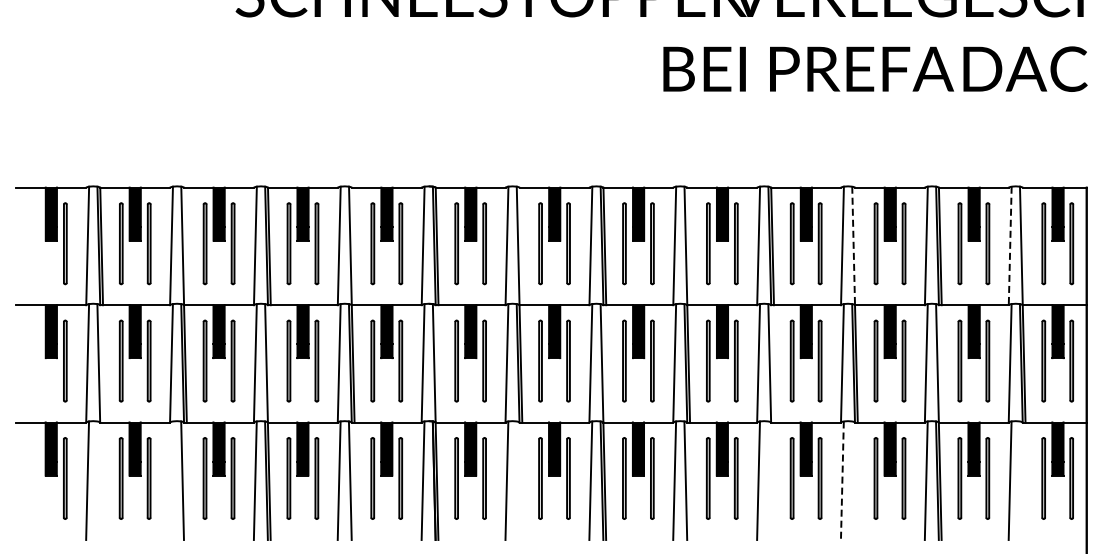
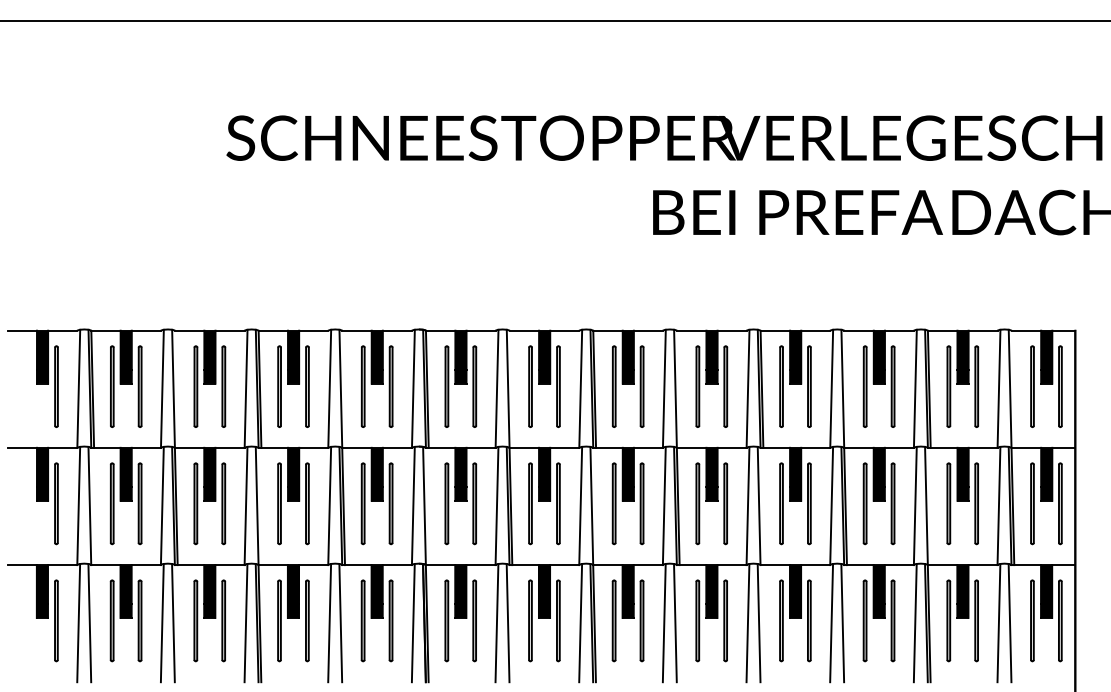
line: (853, 246) -> (842, 389), dashed -> solid
line: (1010, 246) -> (999, 389), dashed -> solid
line: (98, 480) -> (89, 622), added
line: (170, 480) -> (161, 622), added
line: (517, 480) -> (507, 622), added
line: (769, 480) -> (758, 622), added
line: (853, 480) -> (842, 622), added
line: (1020, 480) -> (1009, 622), added
line: (842, 481) -> (831, 623), dashed -> solid

